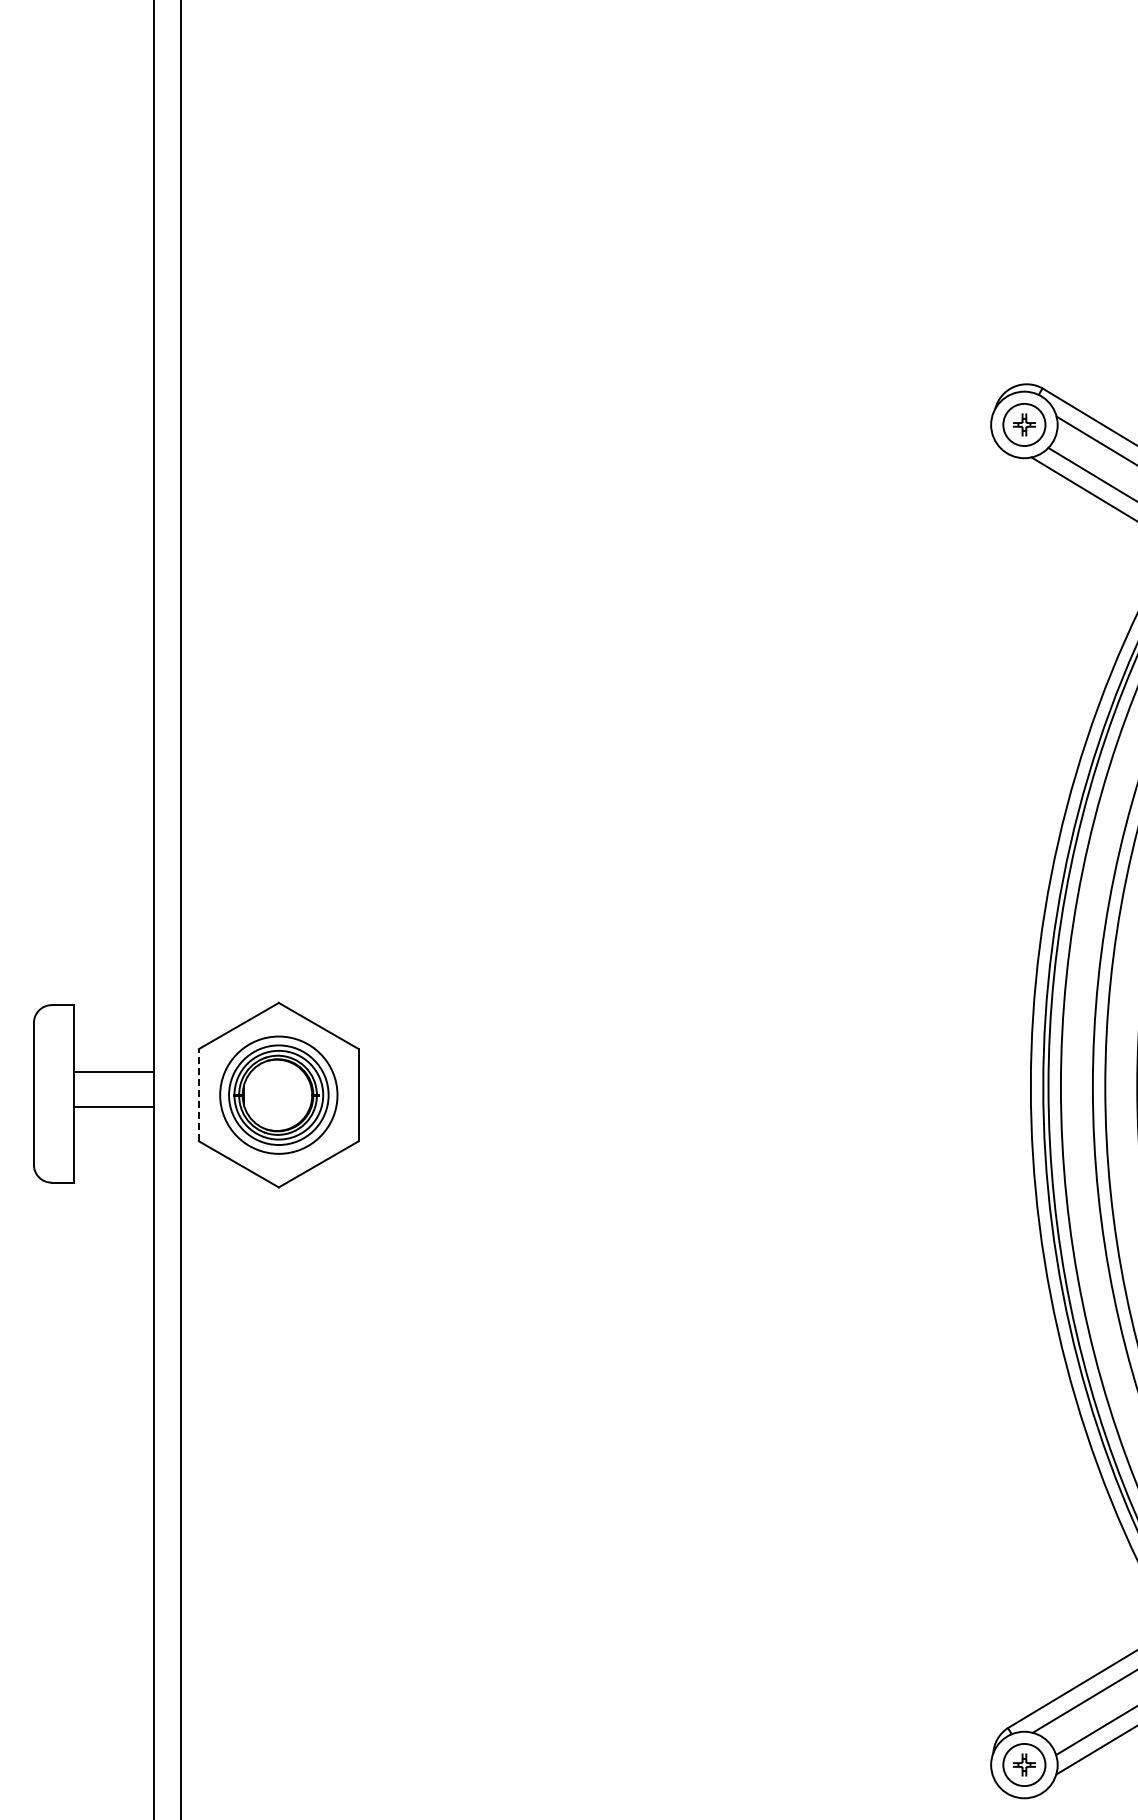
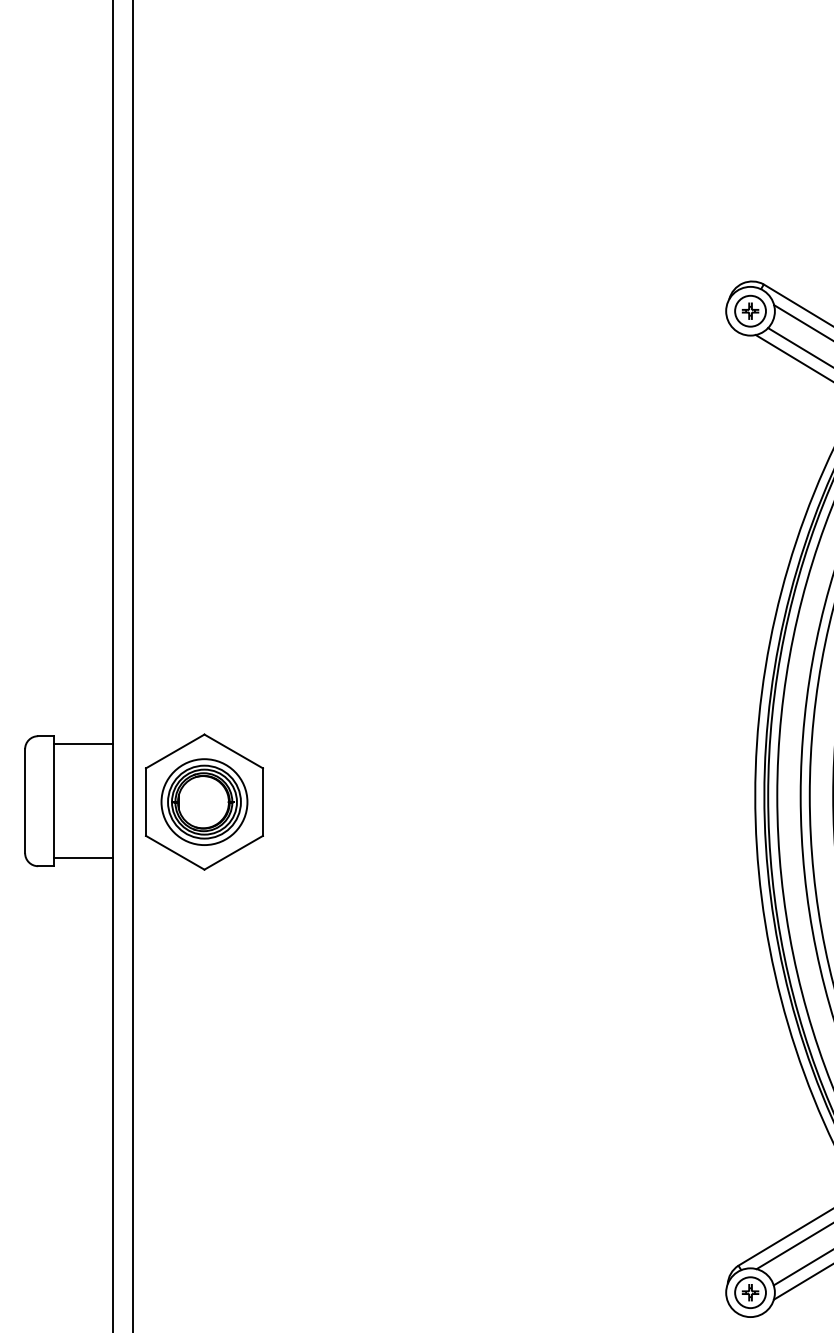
line: (113, 1072) -> (83, 744), moved
line: (198, 1094) -> (145, 801), dashed -> solid
line: (113, 1106) -> (83, 858), moved

